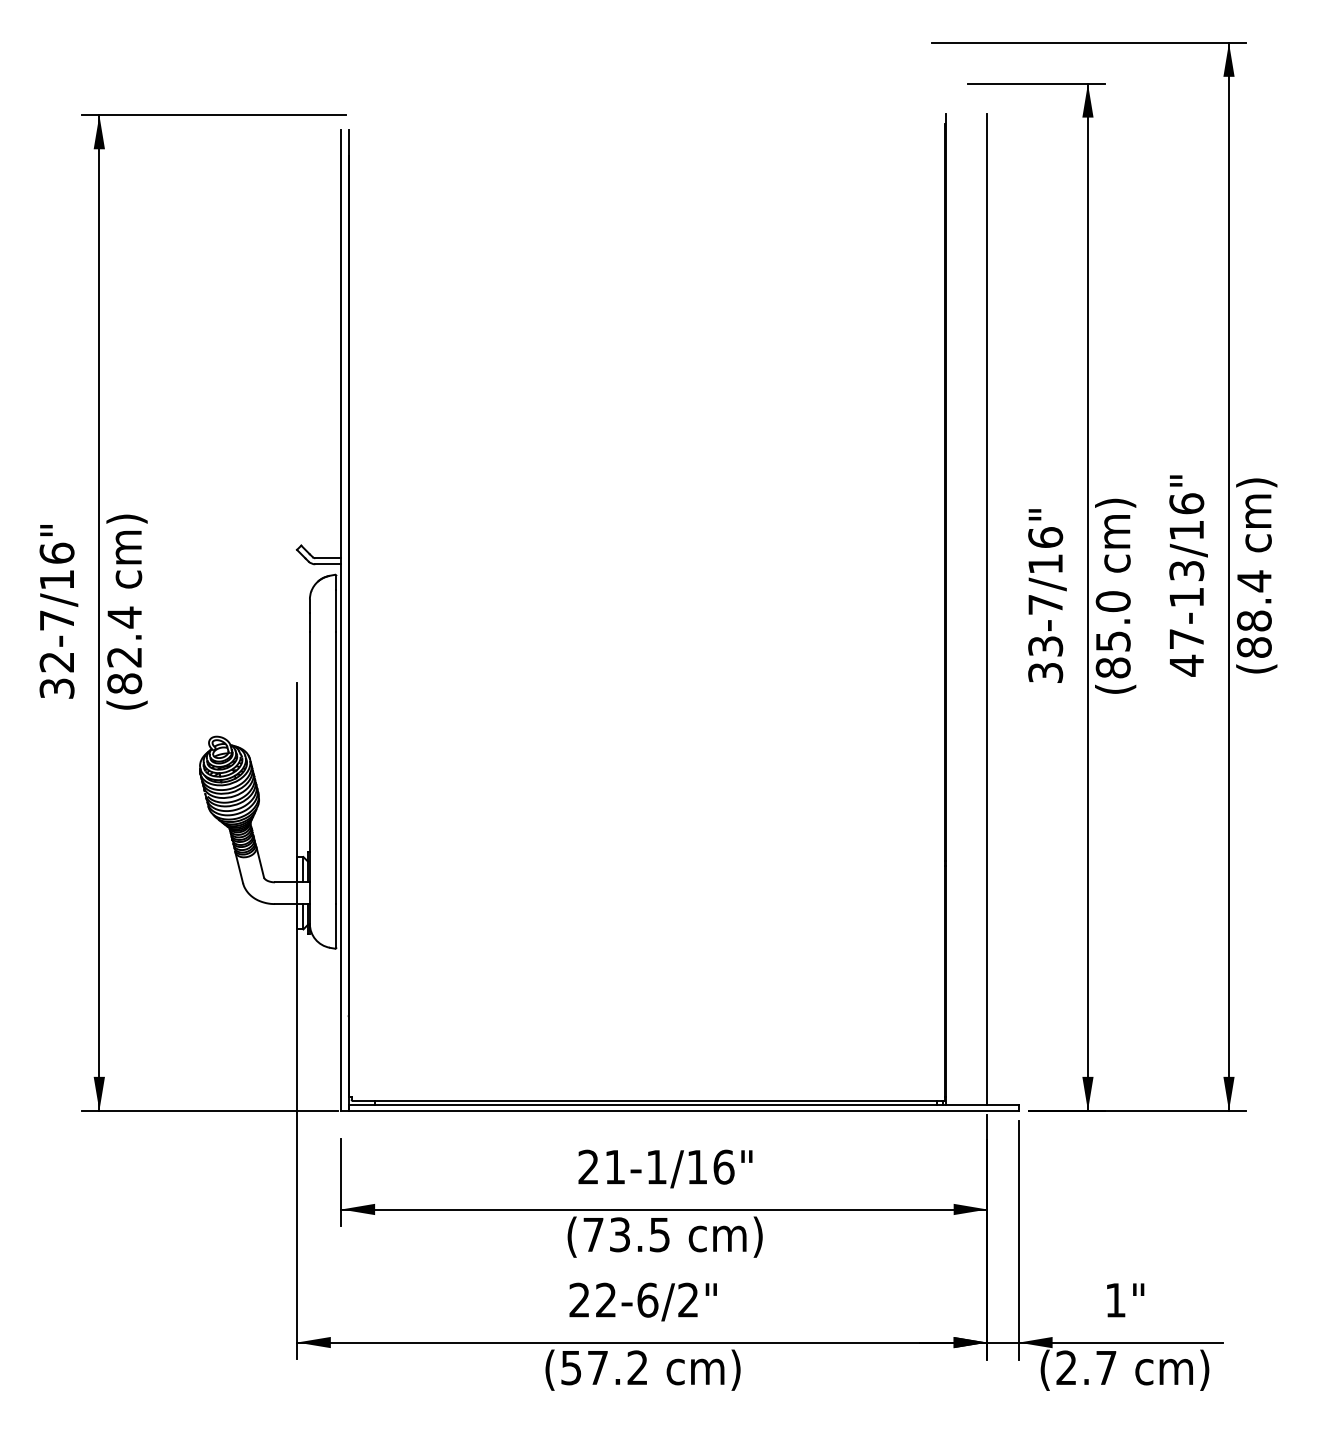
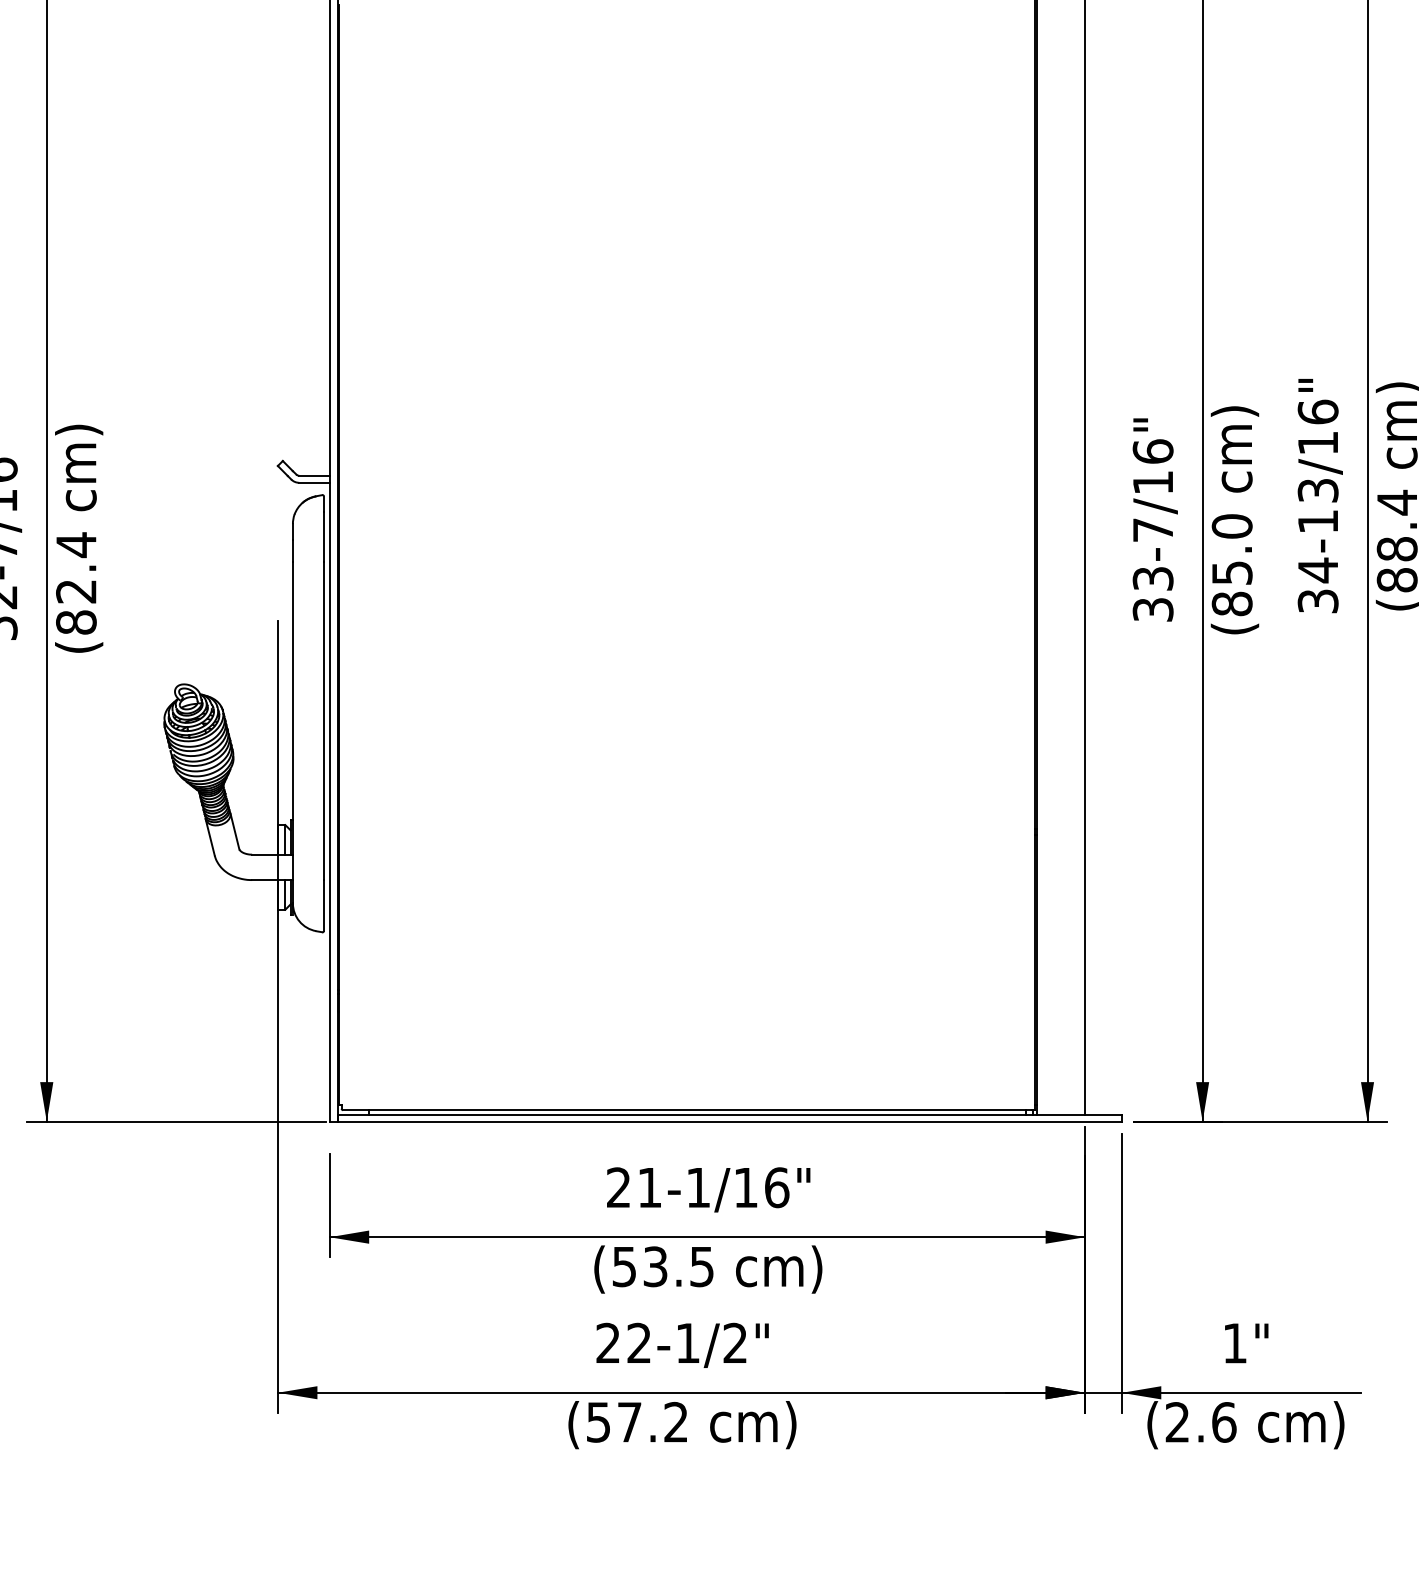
text: (1186, 652) -> (1317, 585), 47-13/16" -> 34-13/16"
text: (593, 1235) -> (624, 1267), (73.5 -> (53.5
text: (647, 1299) -> (687, 1342), 22-6/2" -> 22-1/2"
text: (1106, 1367) -> (1224, 1421), (2.7 -> (2.6

